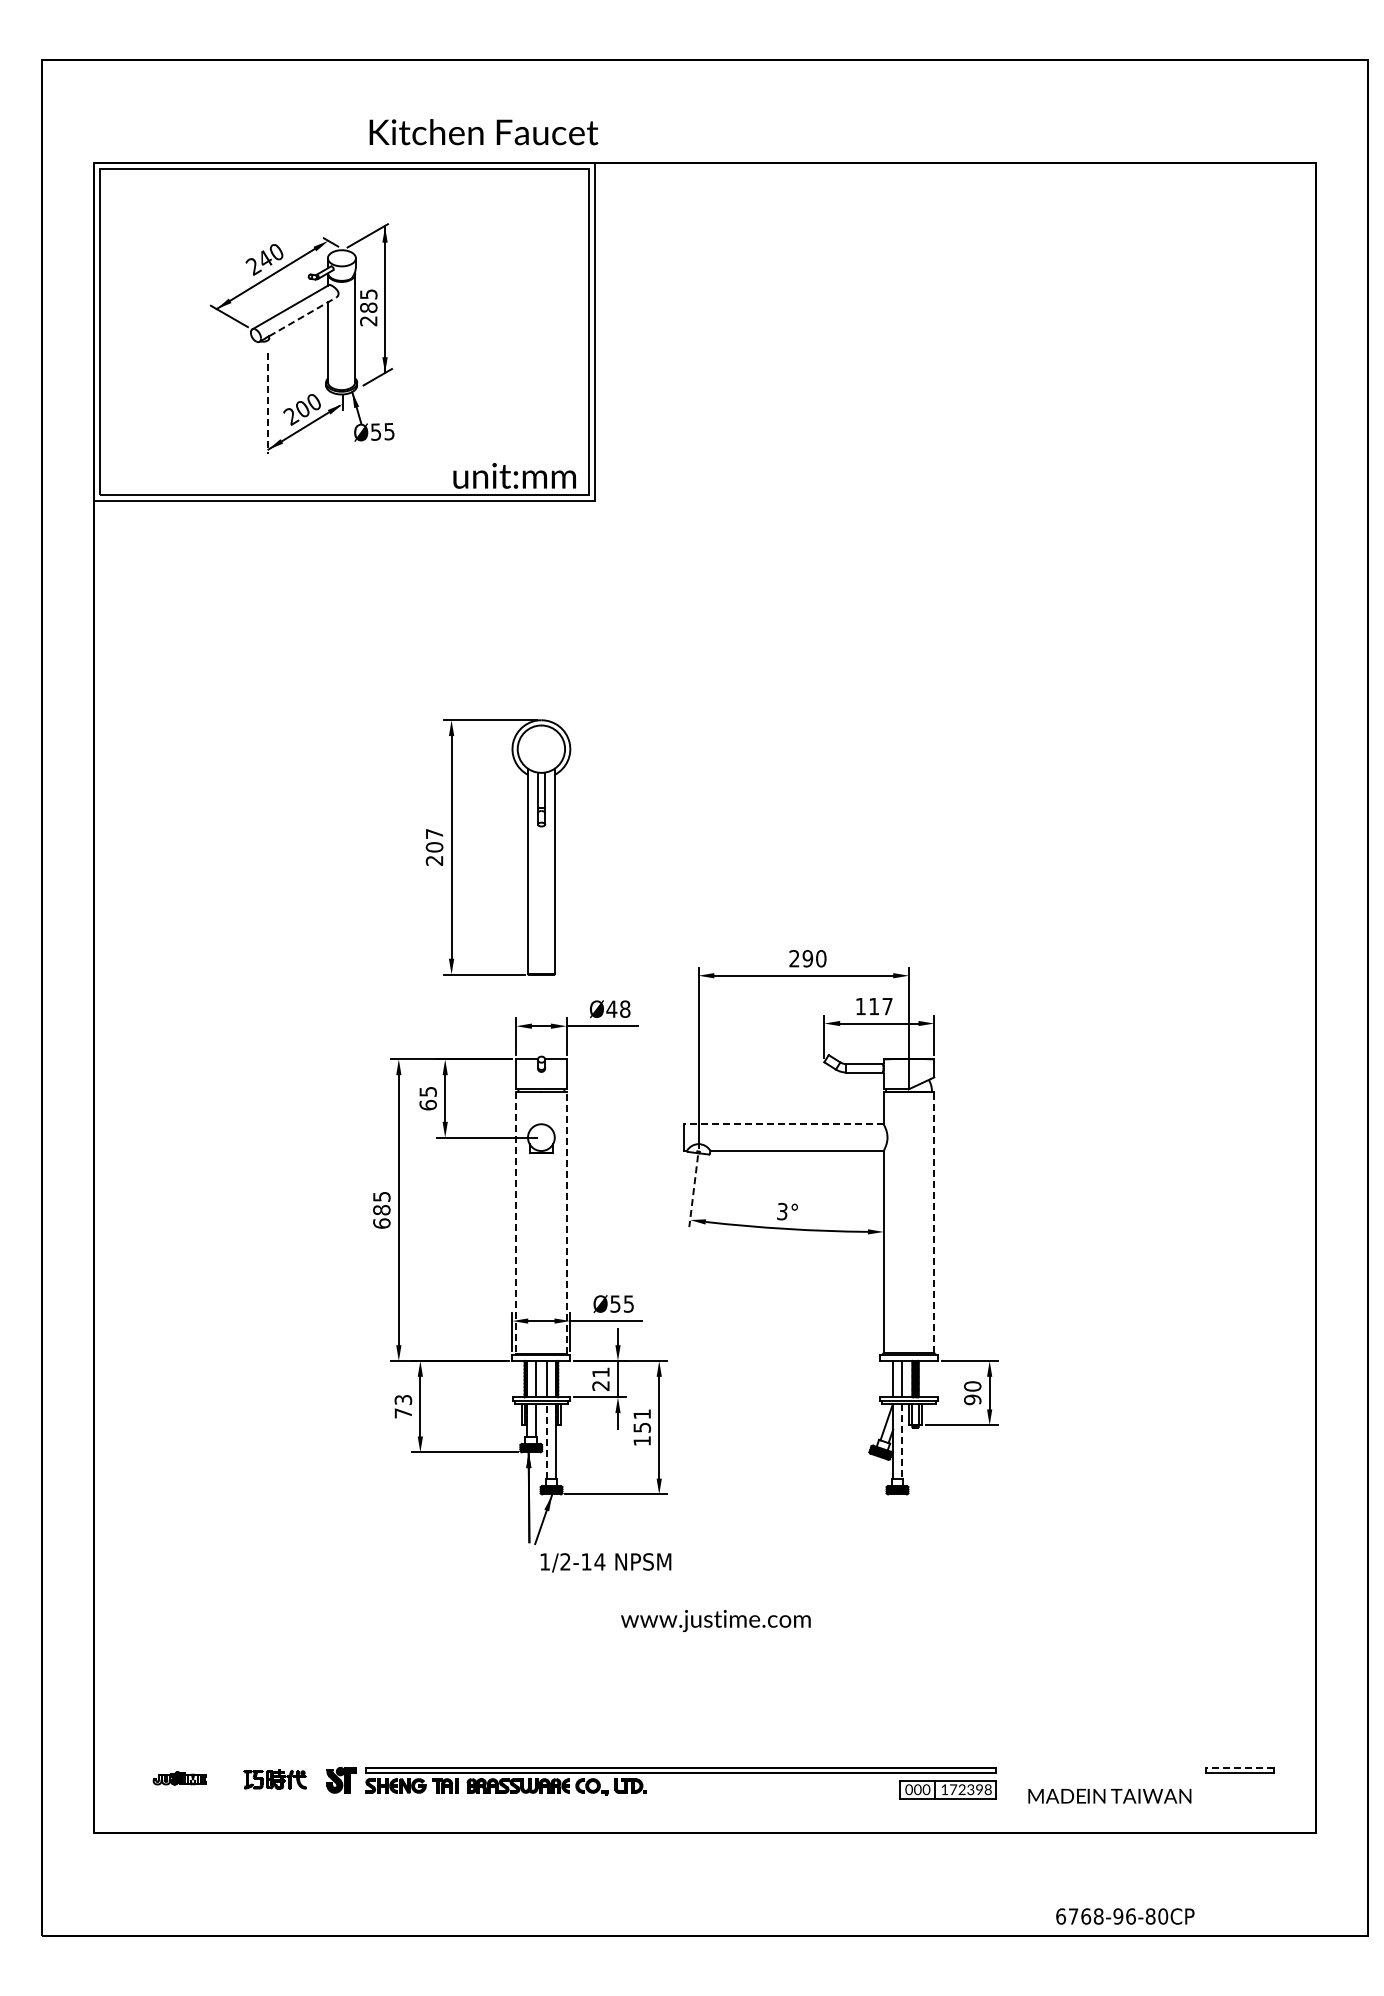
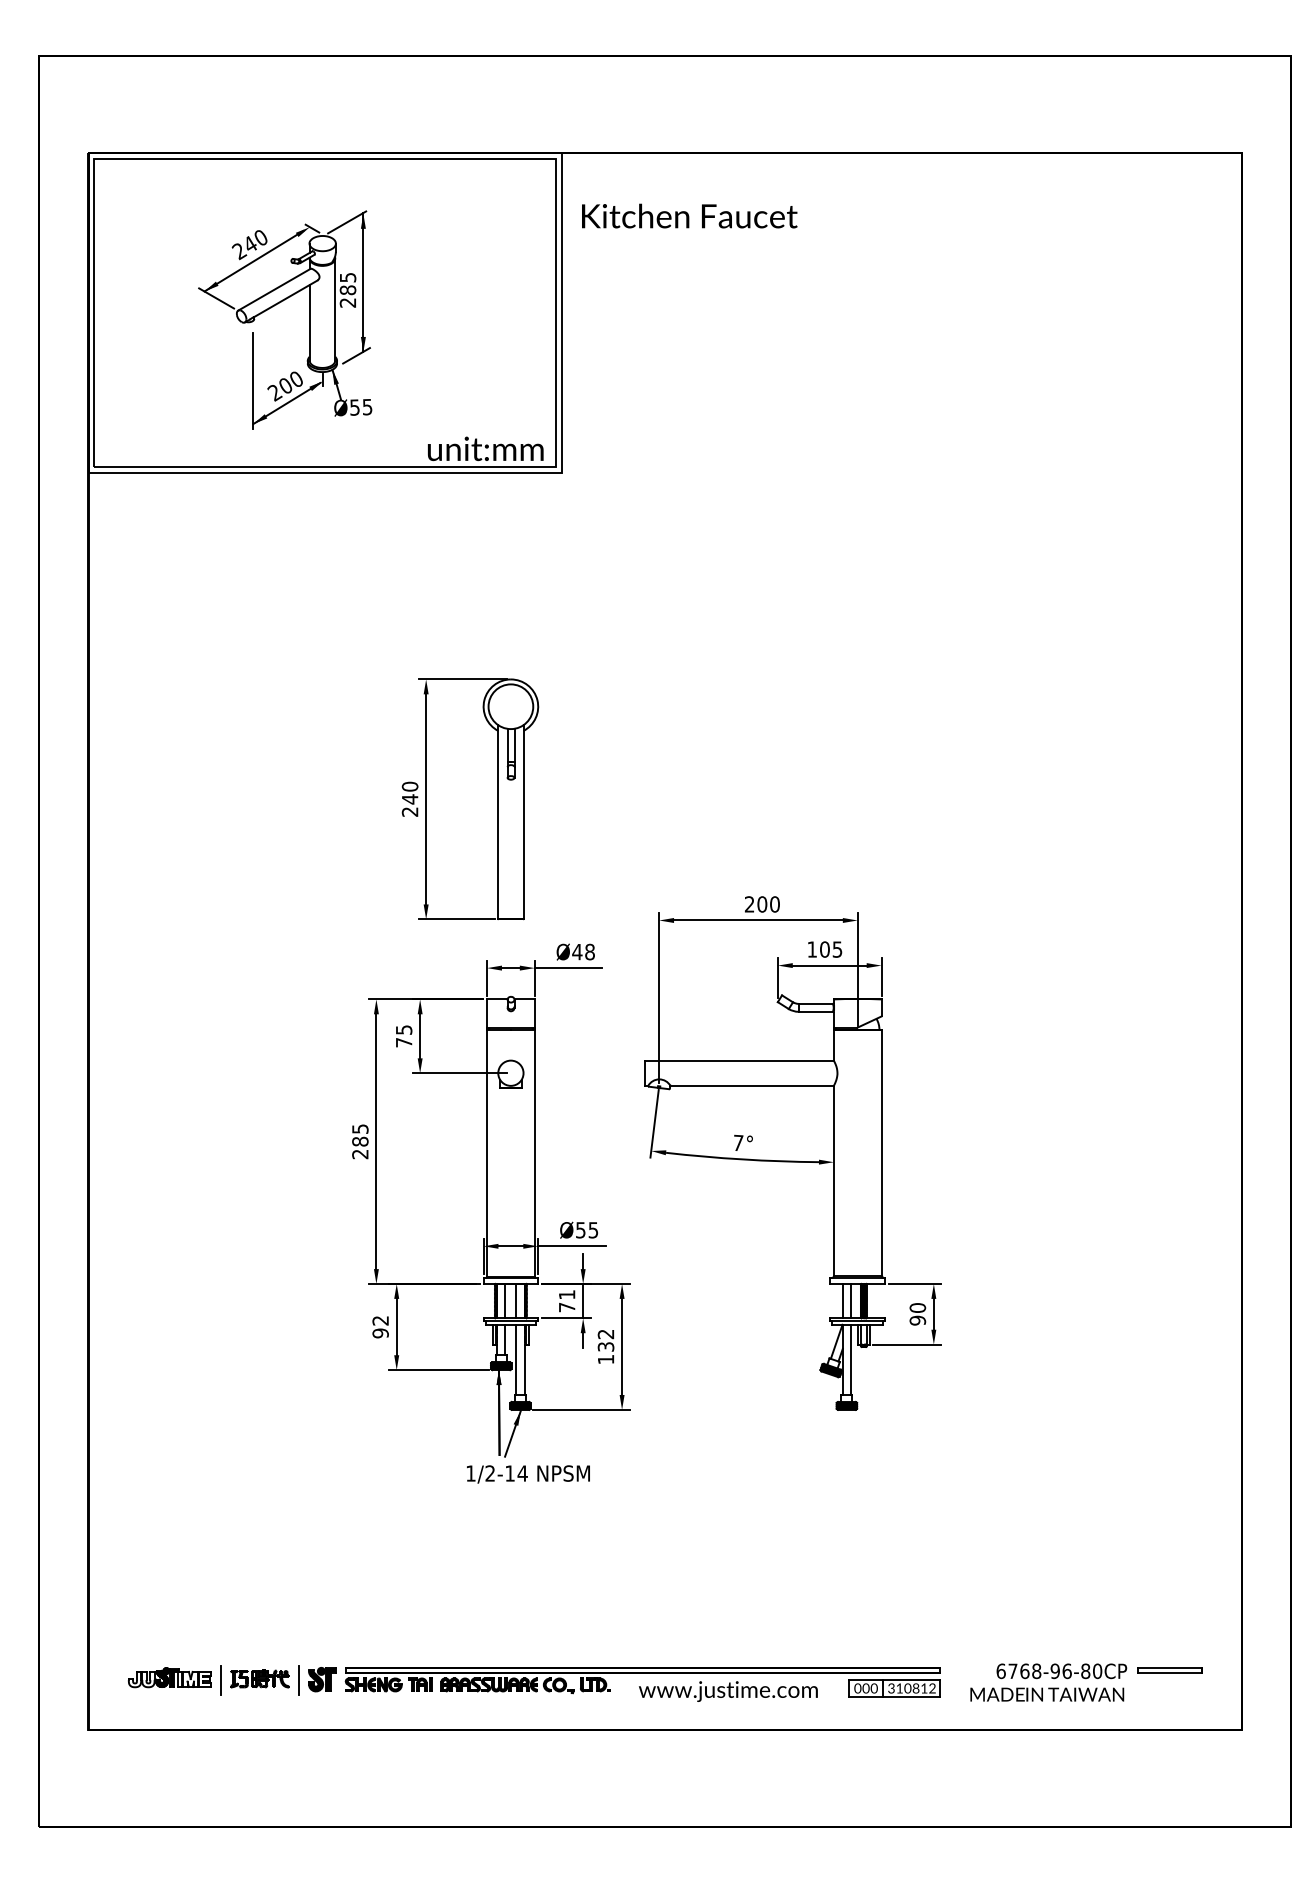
text: (483, 132) -> (689, 216), moved
line: (302, 316) -> (285, 298), dashed -> solid
line: (268, 403) -> (253, 380), dashed -> solid
text: (434, 840) -> (410, 792), 207 -> 240
text: (807, 958) -> (761, 904), 290 -> 200
text: (880, 1006) -> (830, 949), 117 -> 105
text: (427, 1104) -> (403, 1041), 65 -> 75
line: (783, 1124) -> (739, 1060), dashed -> solid
line: (693, 1191) -> (654, 1124), dashed -> solid
text: (782, 1211) -> (738, 1142), 3° -> 7°
line: (566, 1222) -> (534, 1153), dashed -> solid
line: (934, 1222) -> (881, 1153), dashed -> solid
text: (381, 1223) -> (360, 1154), 685 -> 285
line: (516, 1223) -> (487, 1154), dashed -> solid
text: (600, 1385) -> (566, 1307), 21 -> 71
text: (403, 1406) -> (380, 1326), 73 -> 92
text: (641, 1420) -> (605, 1340), 151 -> 132
line: (547, 1440) -> (516, 1358), dashed -> solid
line: (901, 1441) -> (850, 1359), dashed -> solid
text: (605, 1562) -> (527, 1474), moved
text: (715, 1620) -> (728, 1691), moved
line: (1239, 1767) -> (1169, 1667), dashed -> solid
part: (179, 1778) -> (169, 1677), size x1.67
line: (234, 1781) -> (221, 1680), added
line: (316, 1781) -> (298, 1680), added
text: (966, 1789) -> (911, 1688), 172398 -> 310812
text: (1125, 1916) -> (1062, 1671), moved

